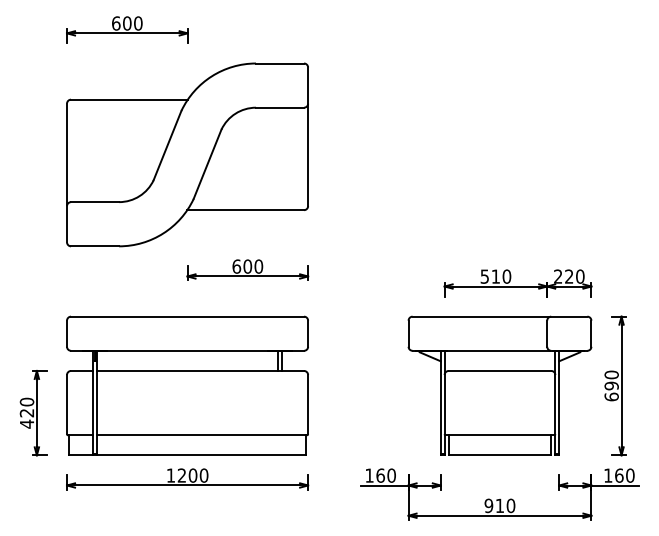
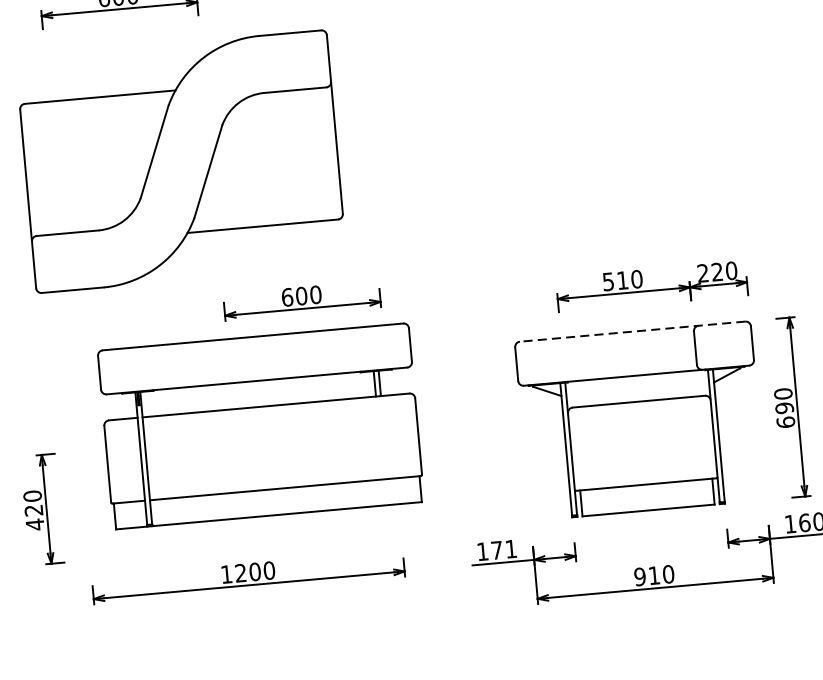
part: (187, 154) -> (181, 161), moved
line: (499, 316) -> (631, 331), solid -> dashed
part: (187, 385) -> (260, 425), moved
text: (385, 475) -> (503, 549), 160 -> 171

